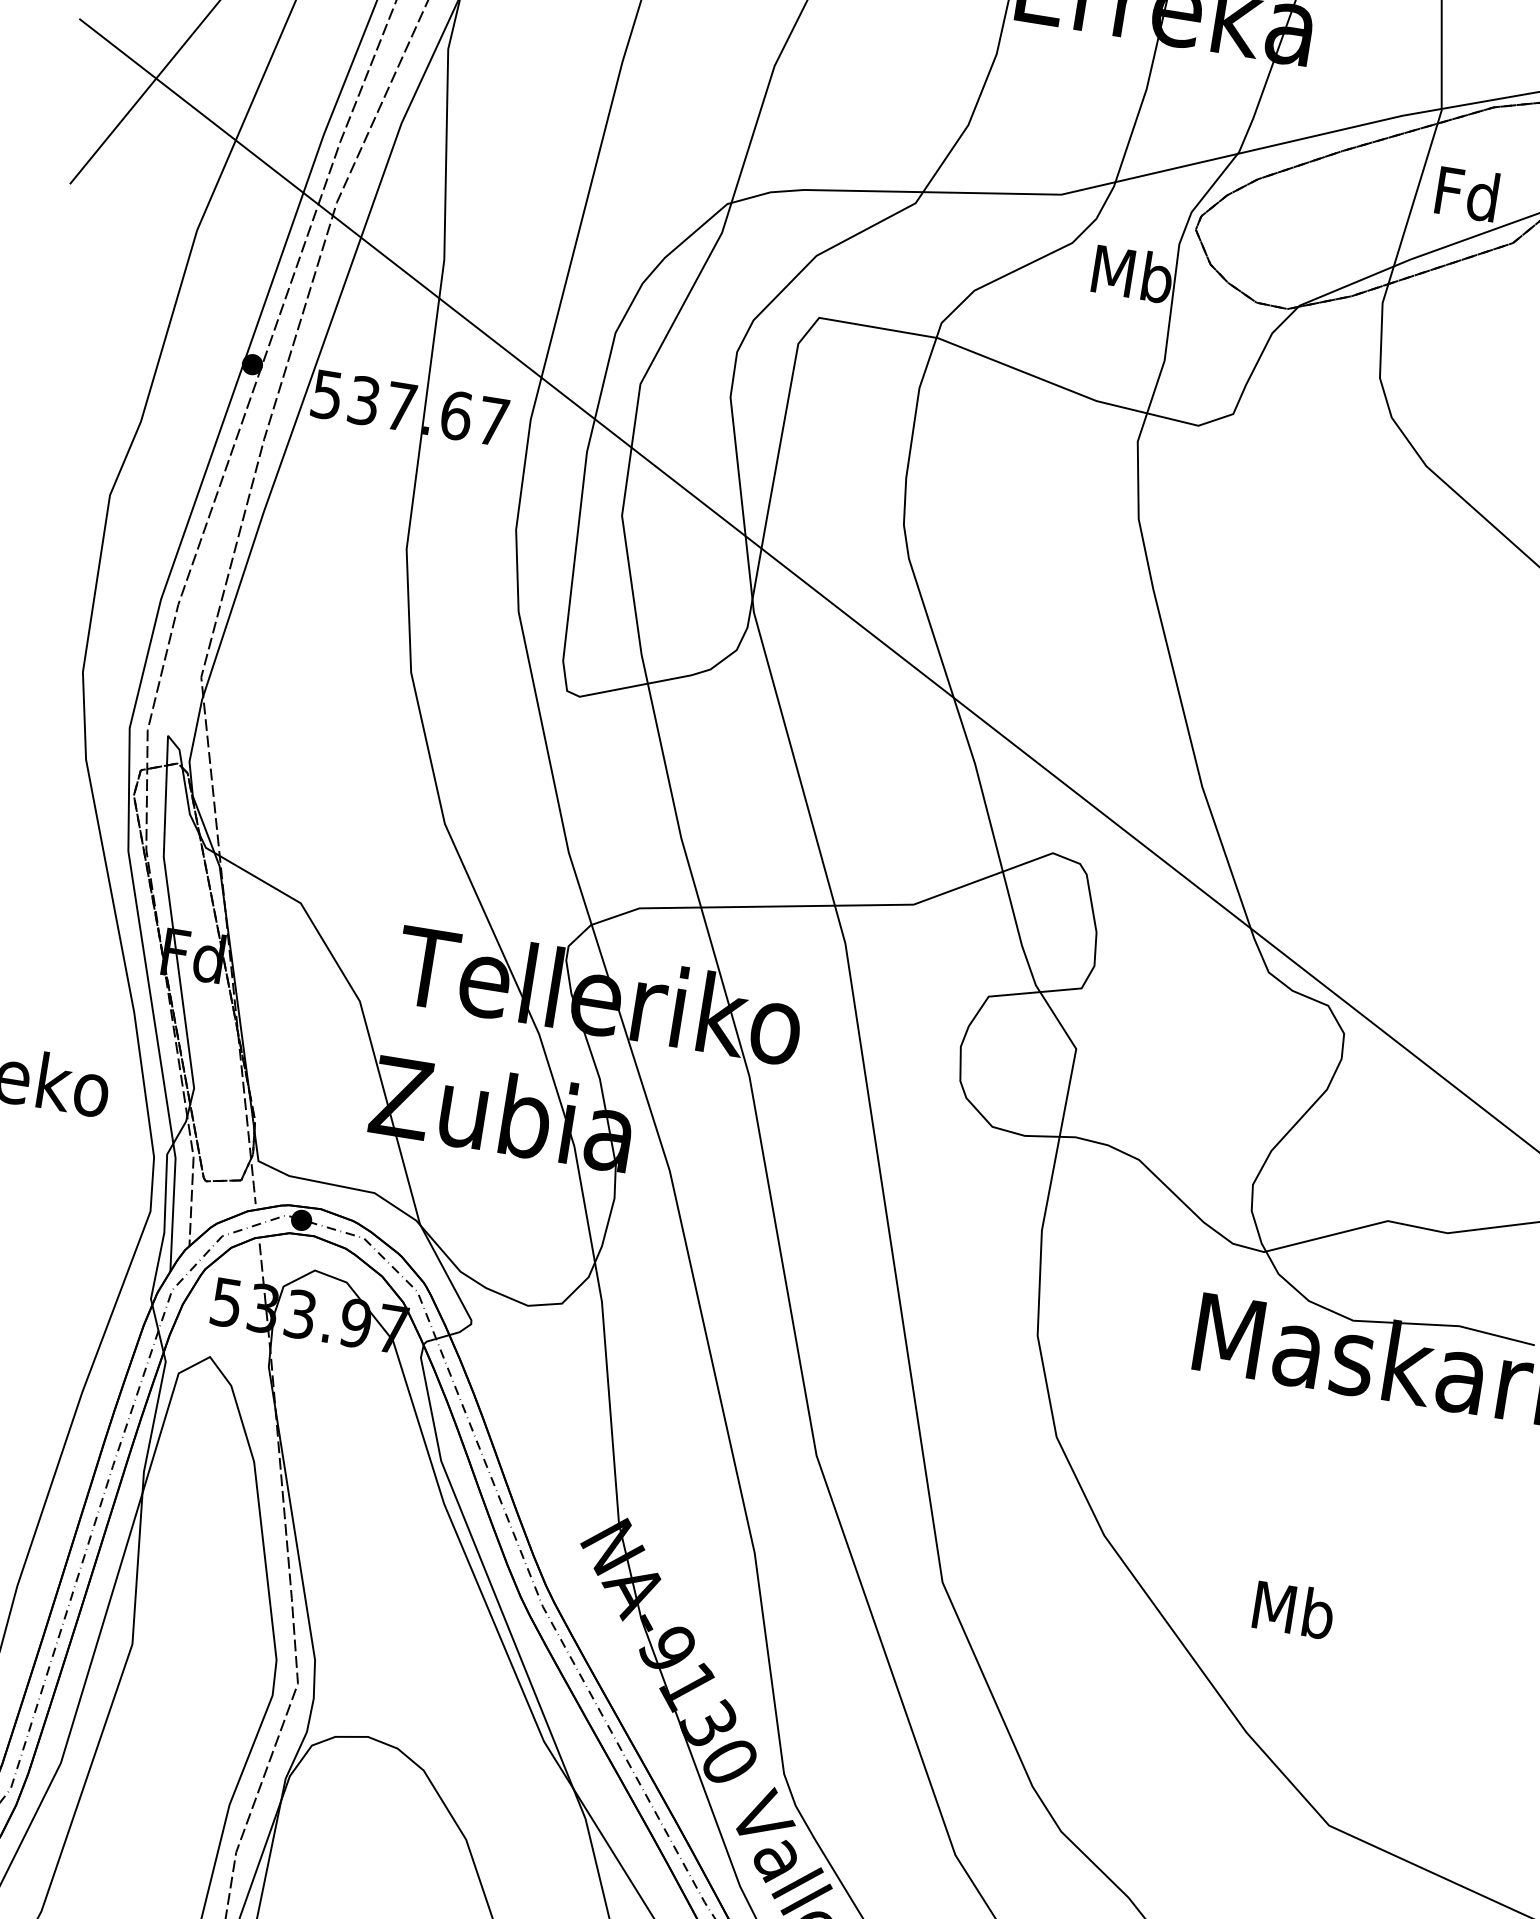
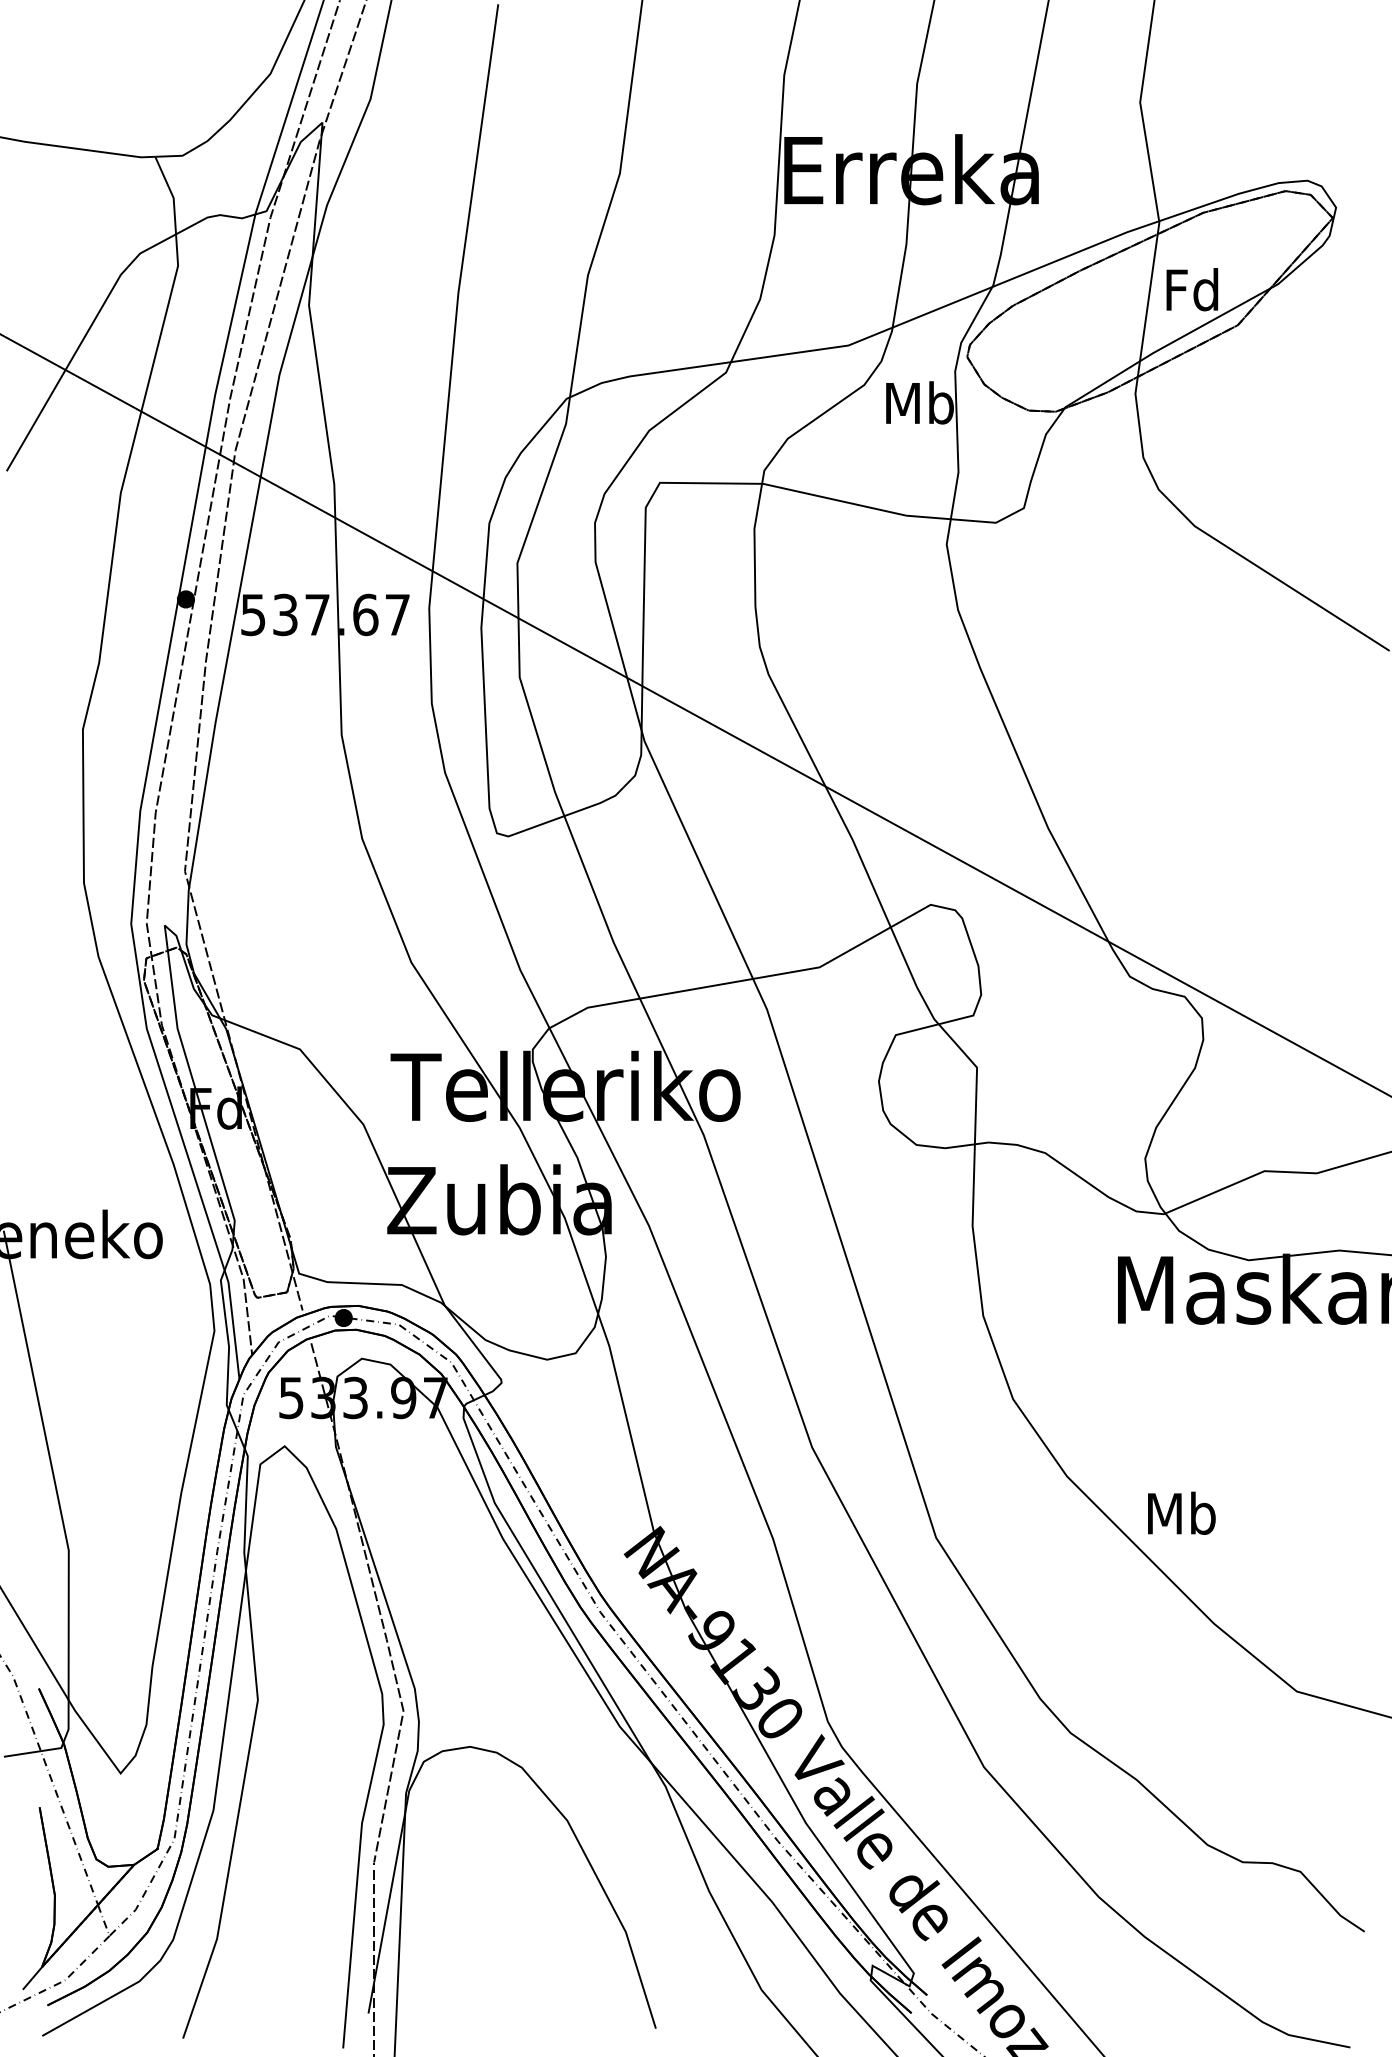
text: (1293, 1608) -> (1181, 1512), moved

